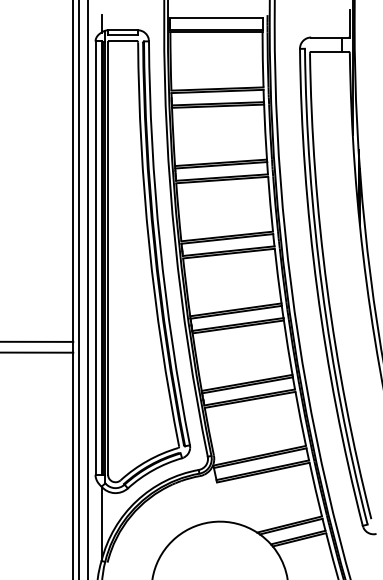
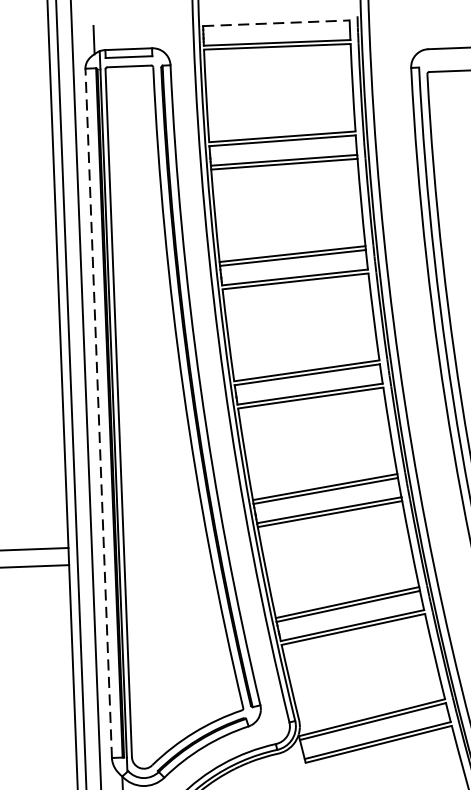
line: (216, 17) -> (276, 23), solid -> dashed
line: (95, 258) -> (98, 413), solid -> dashed

